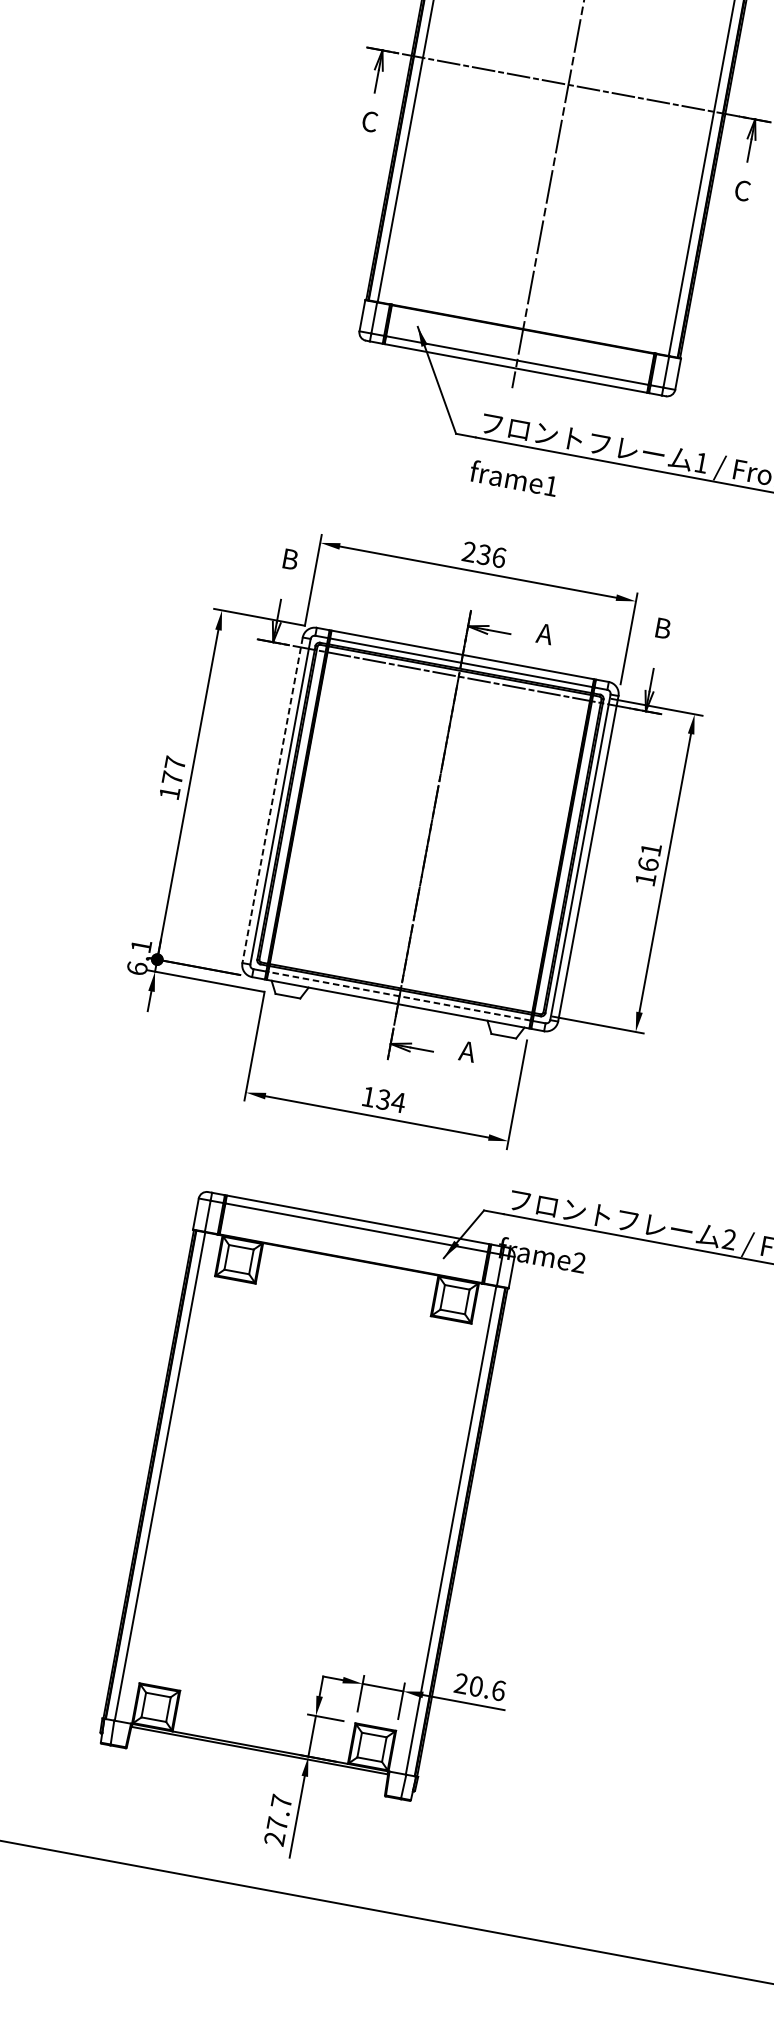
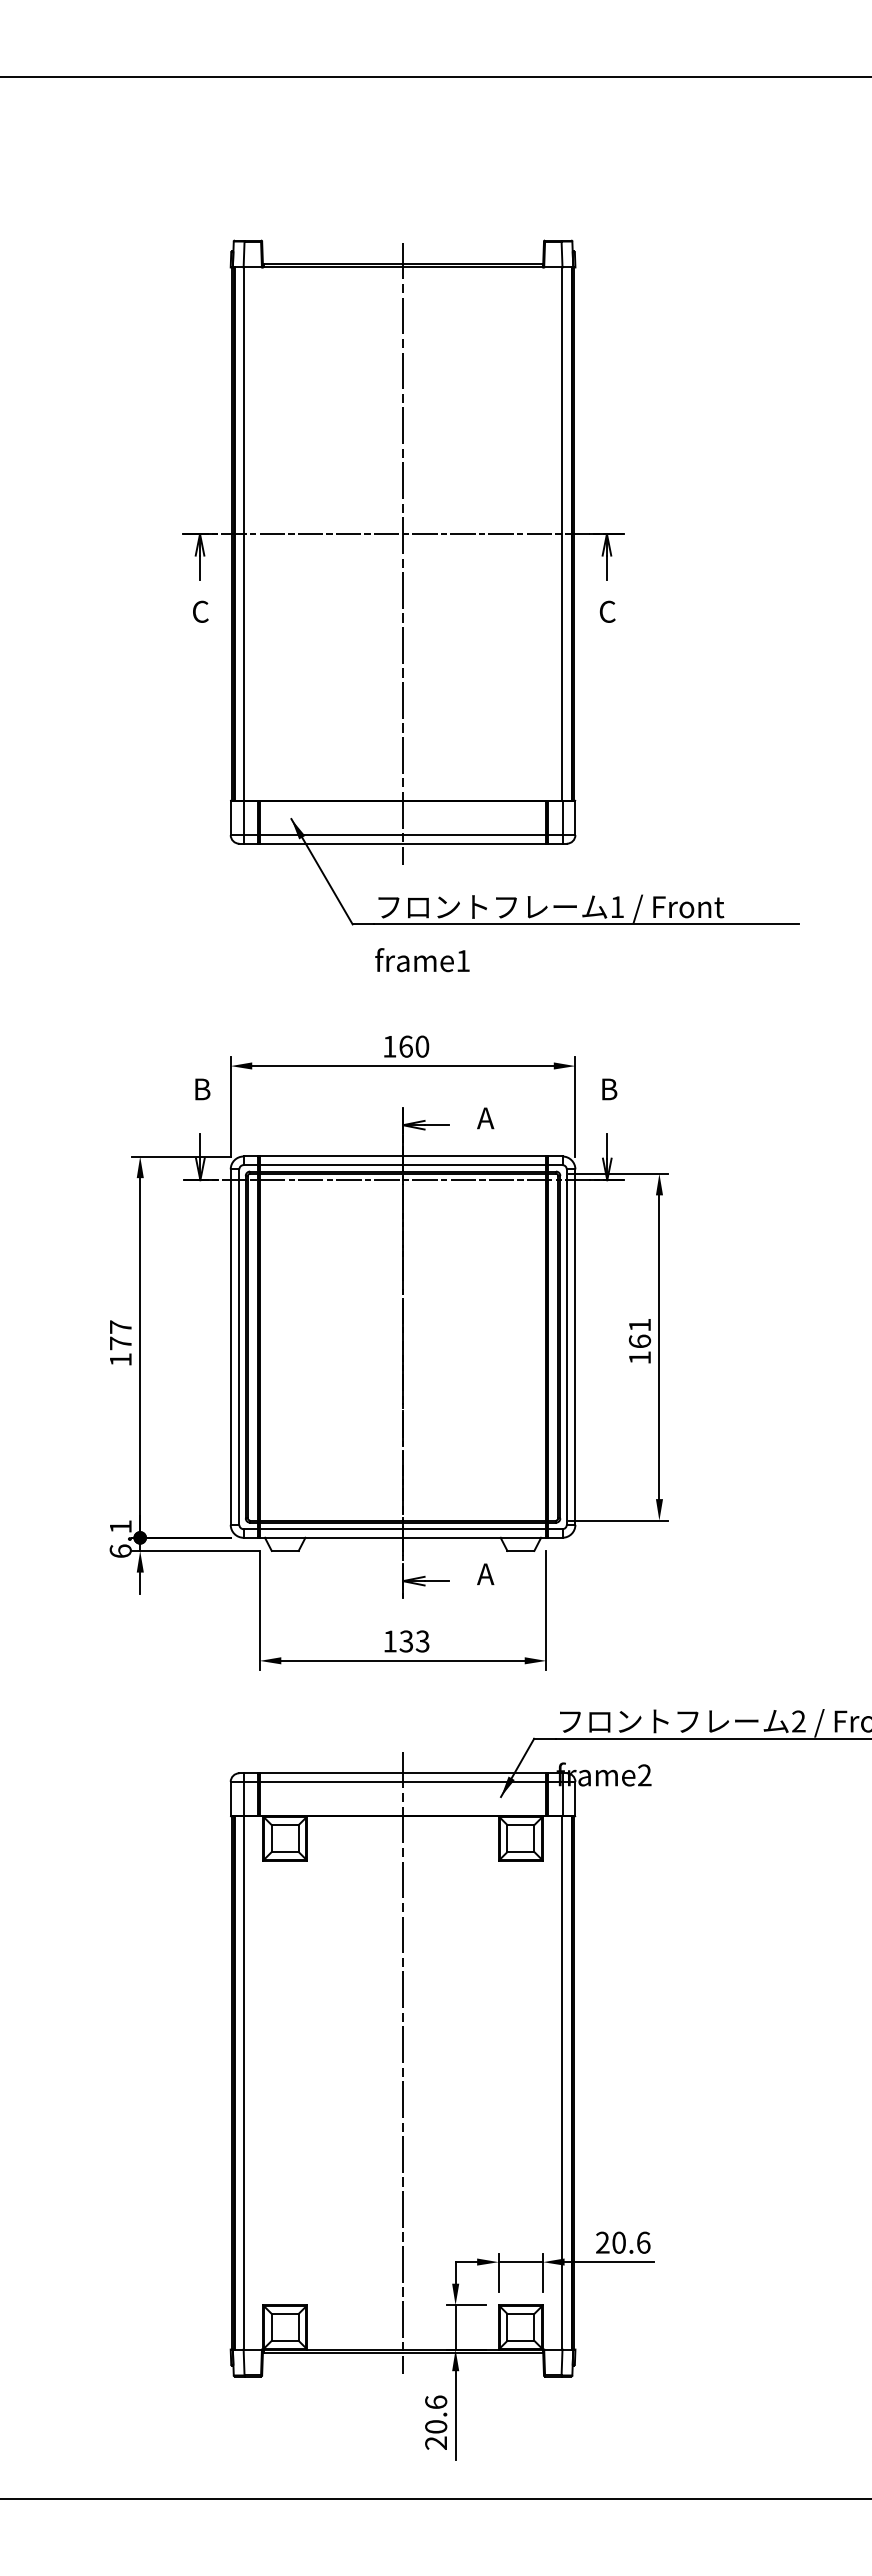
text: (484, 554) -> (406, 1046), 236 -> 160
line: (272, 800) -> (230, 1347), dashed -> solid
line: (398, 996) -> (402, 1529), dashed -> solid
text: (398, 1102) -> (422, 1641), 134 -> 133
line: (309, 1484) -> (403, 2062), added
text: (279, 1812) -> (436, 2414), 27.7 -> 20.6

